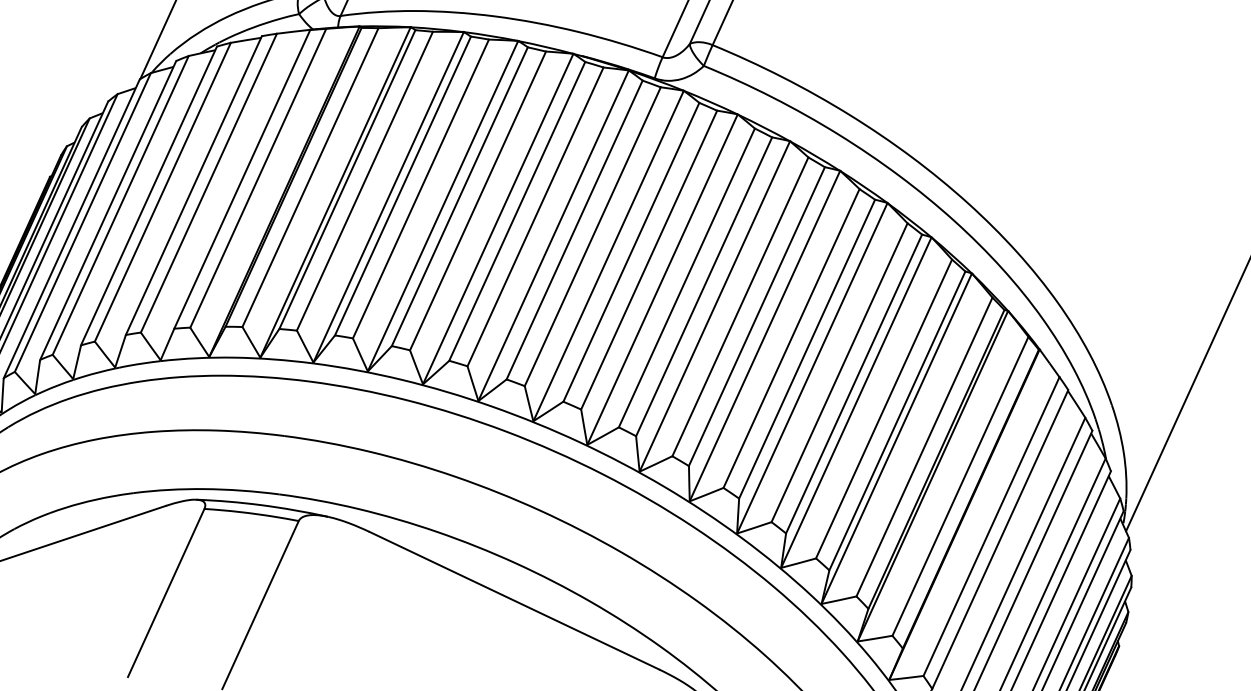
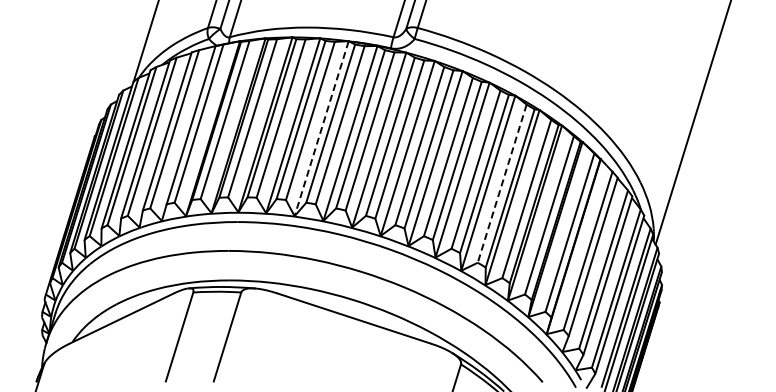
line: (497, 220) -> (321, 129), solid -> dashed
line: (840, 372) -> (502, 183), solid -> dashed

